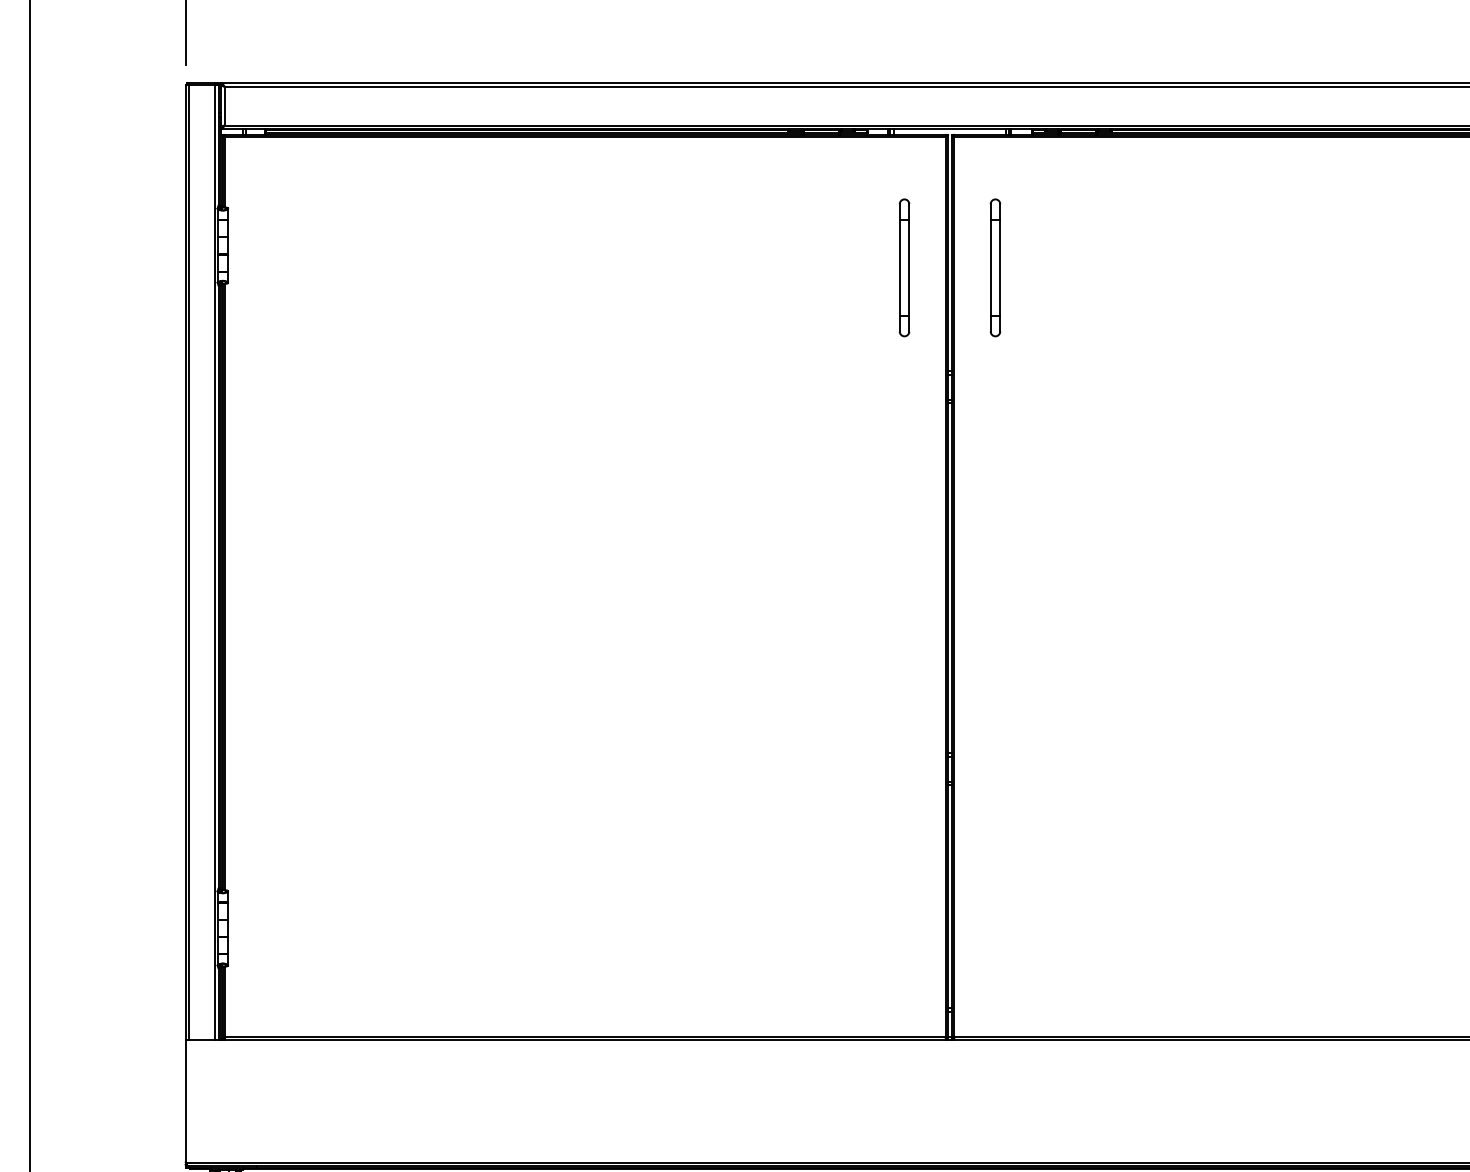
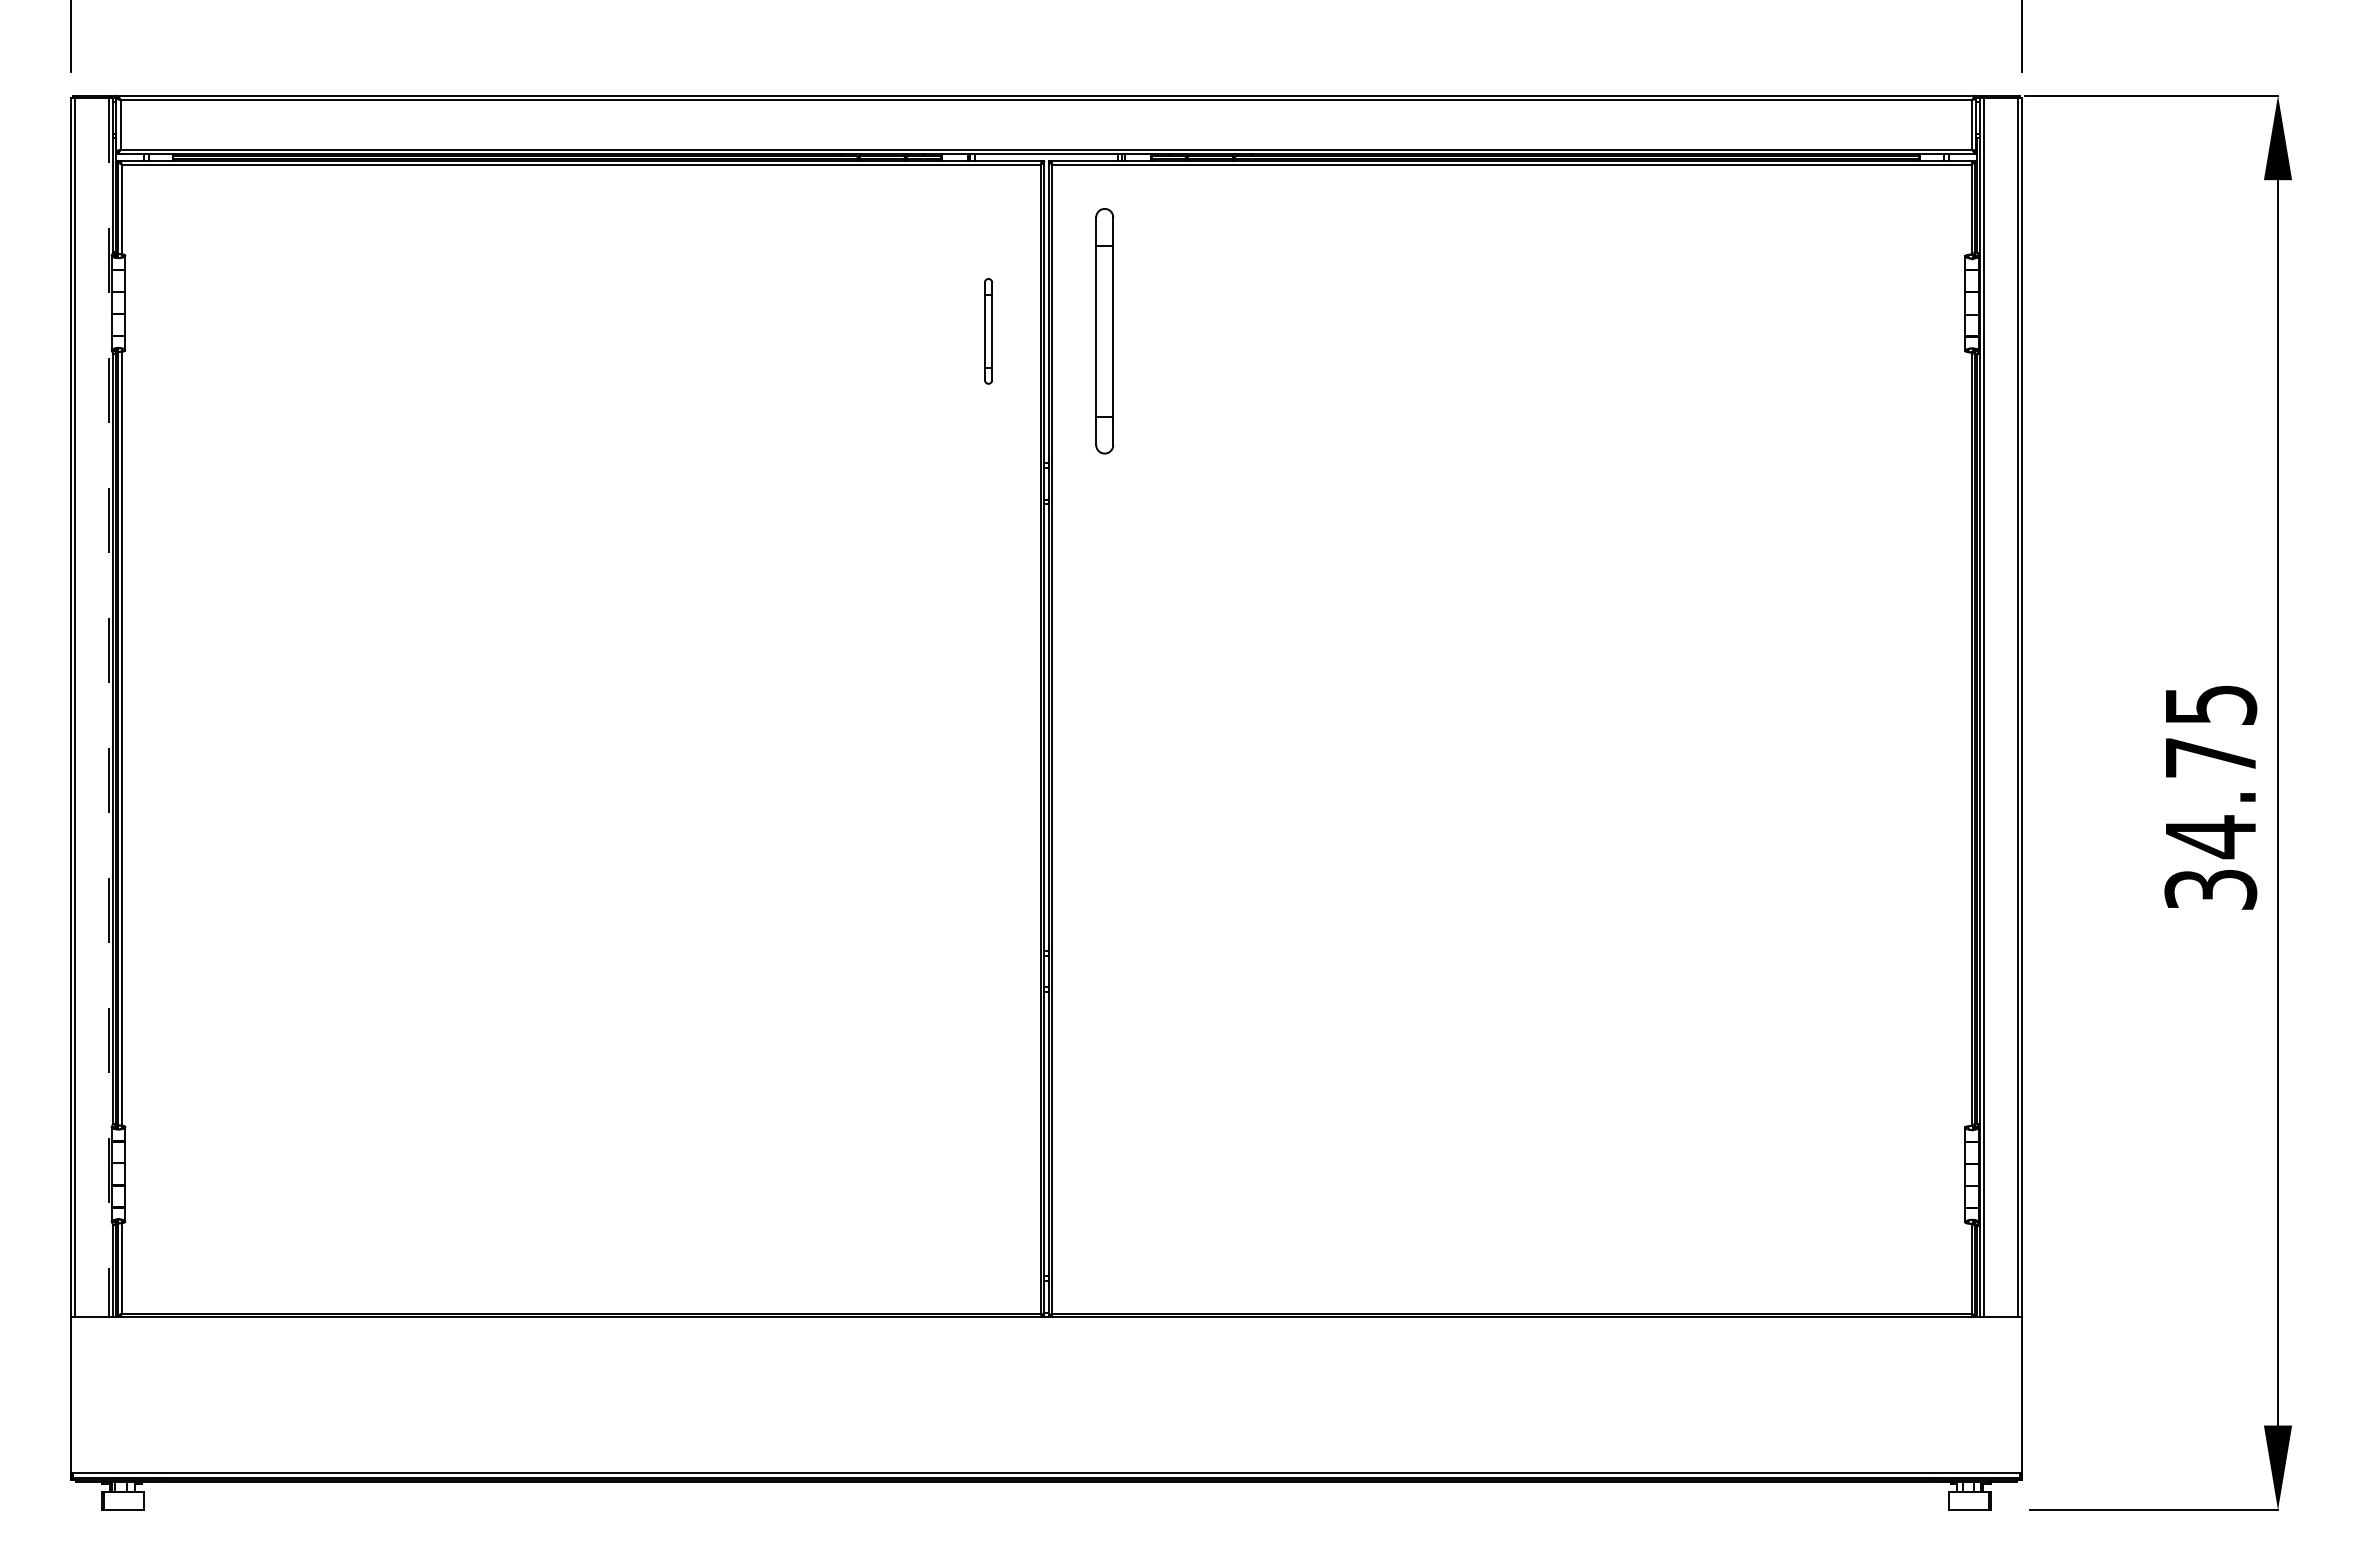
part: (904, 268) -> (988, 331), size x0.6
part: (995, 268) -> (1104, 331), size x1.4
line: (214, 562) -> (108, 707), solid -> dashed

